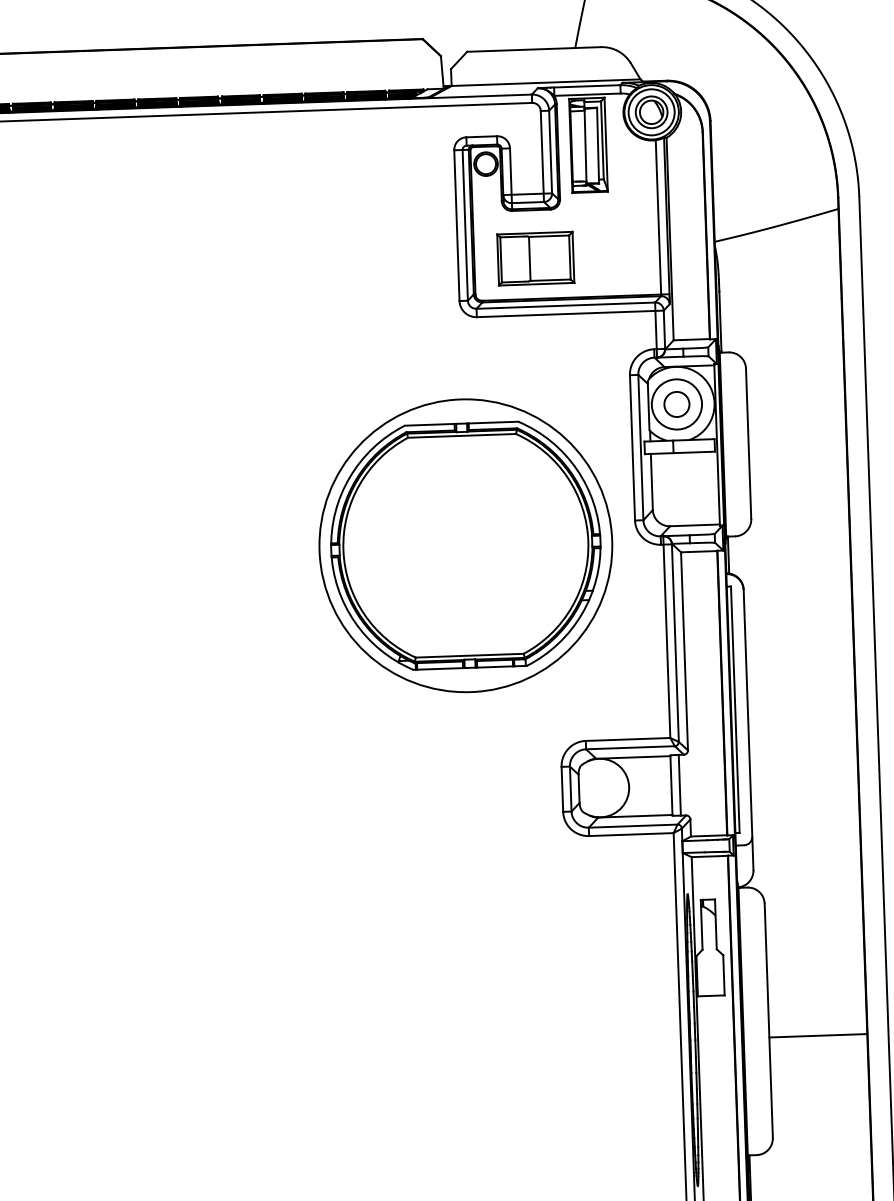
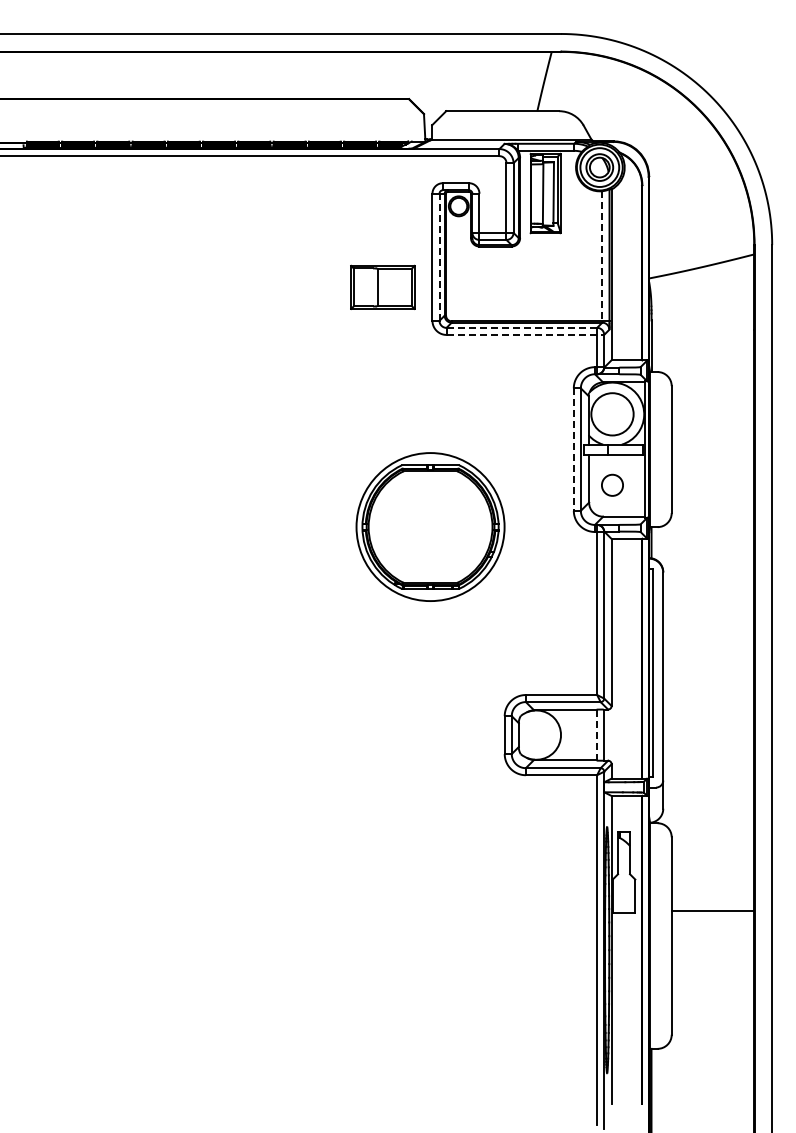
line: (658, 217) -> (602, 256), solid -> dashed
line: (465, 225) -> (439, 257), solid -> dashed
part: (535, 257) -> (382, 286), moved
line: (565, 305) -> (521, 327), solid -> dashed
line: (570, 313) -> (525, 334), solid -> dashed
circle: (676, 403) -> (612, 484), moved
line: (632, 448) -> (573, 450), solid -> dashed
part: (465, 545) -> (430, 526), size x0.6
line: (671, 786) -> (596, 735), solid -> dashed
line: (817, 1036) -> (712, 911), moved

